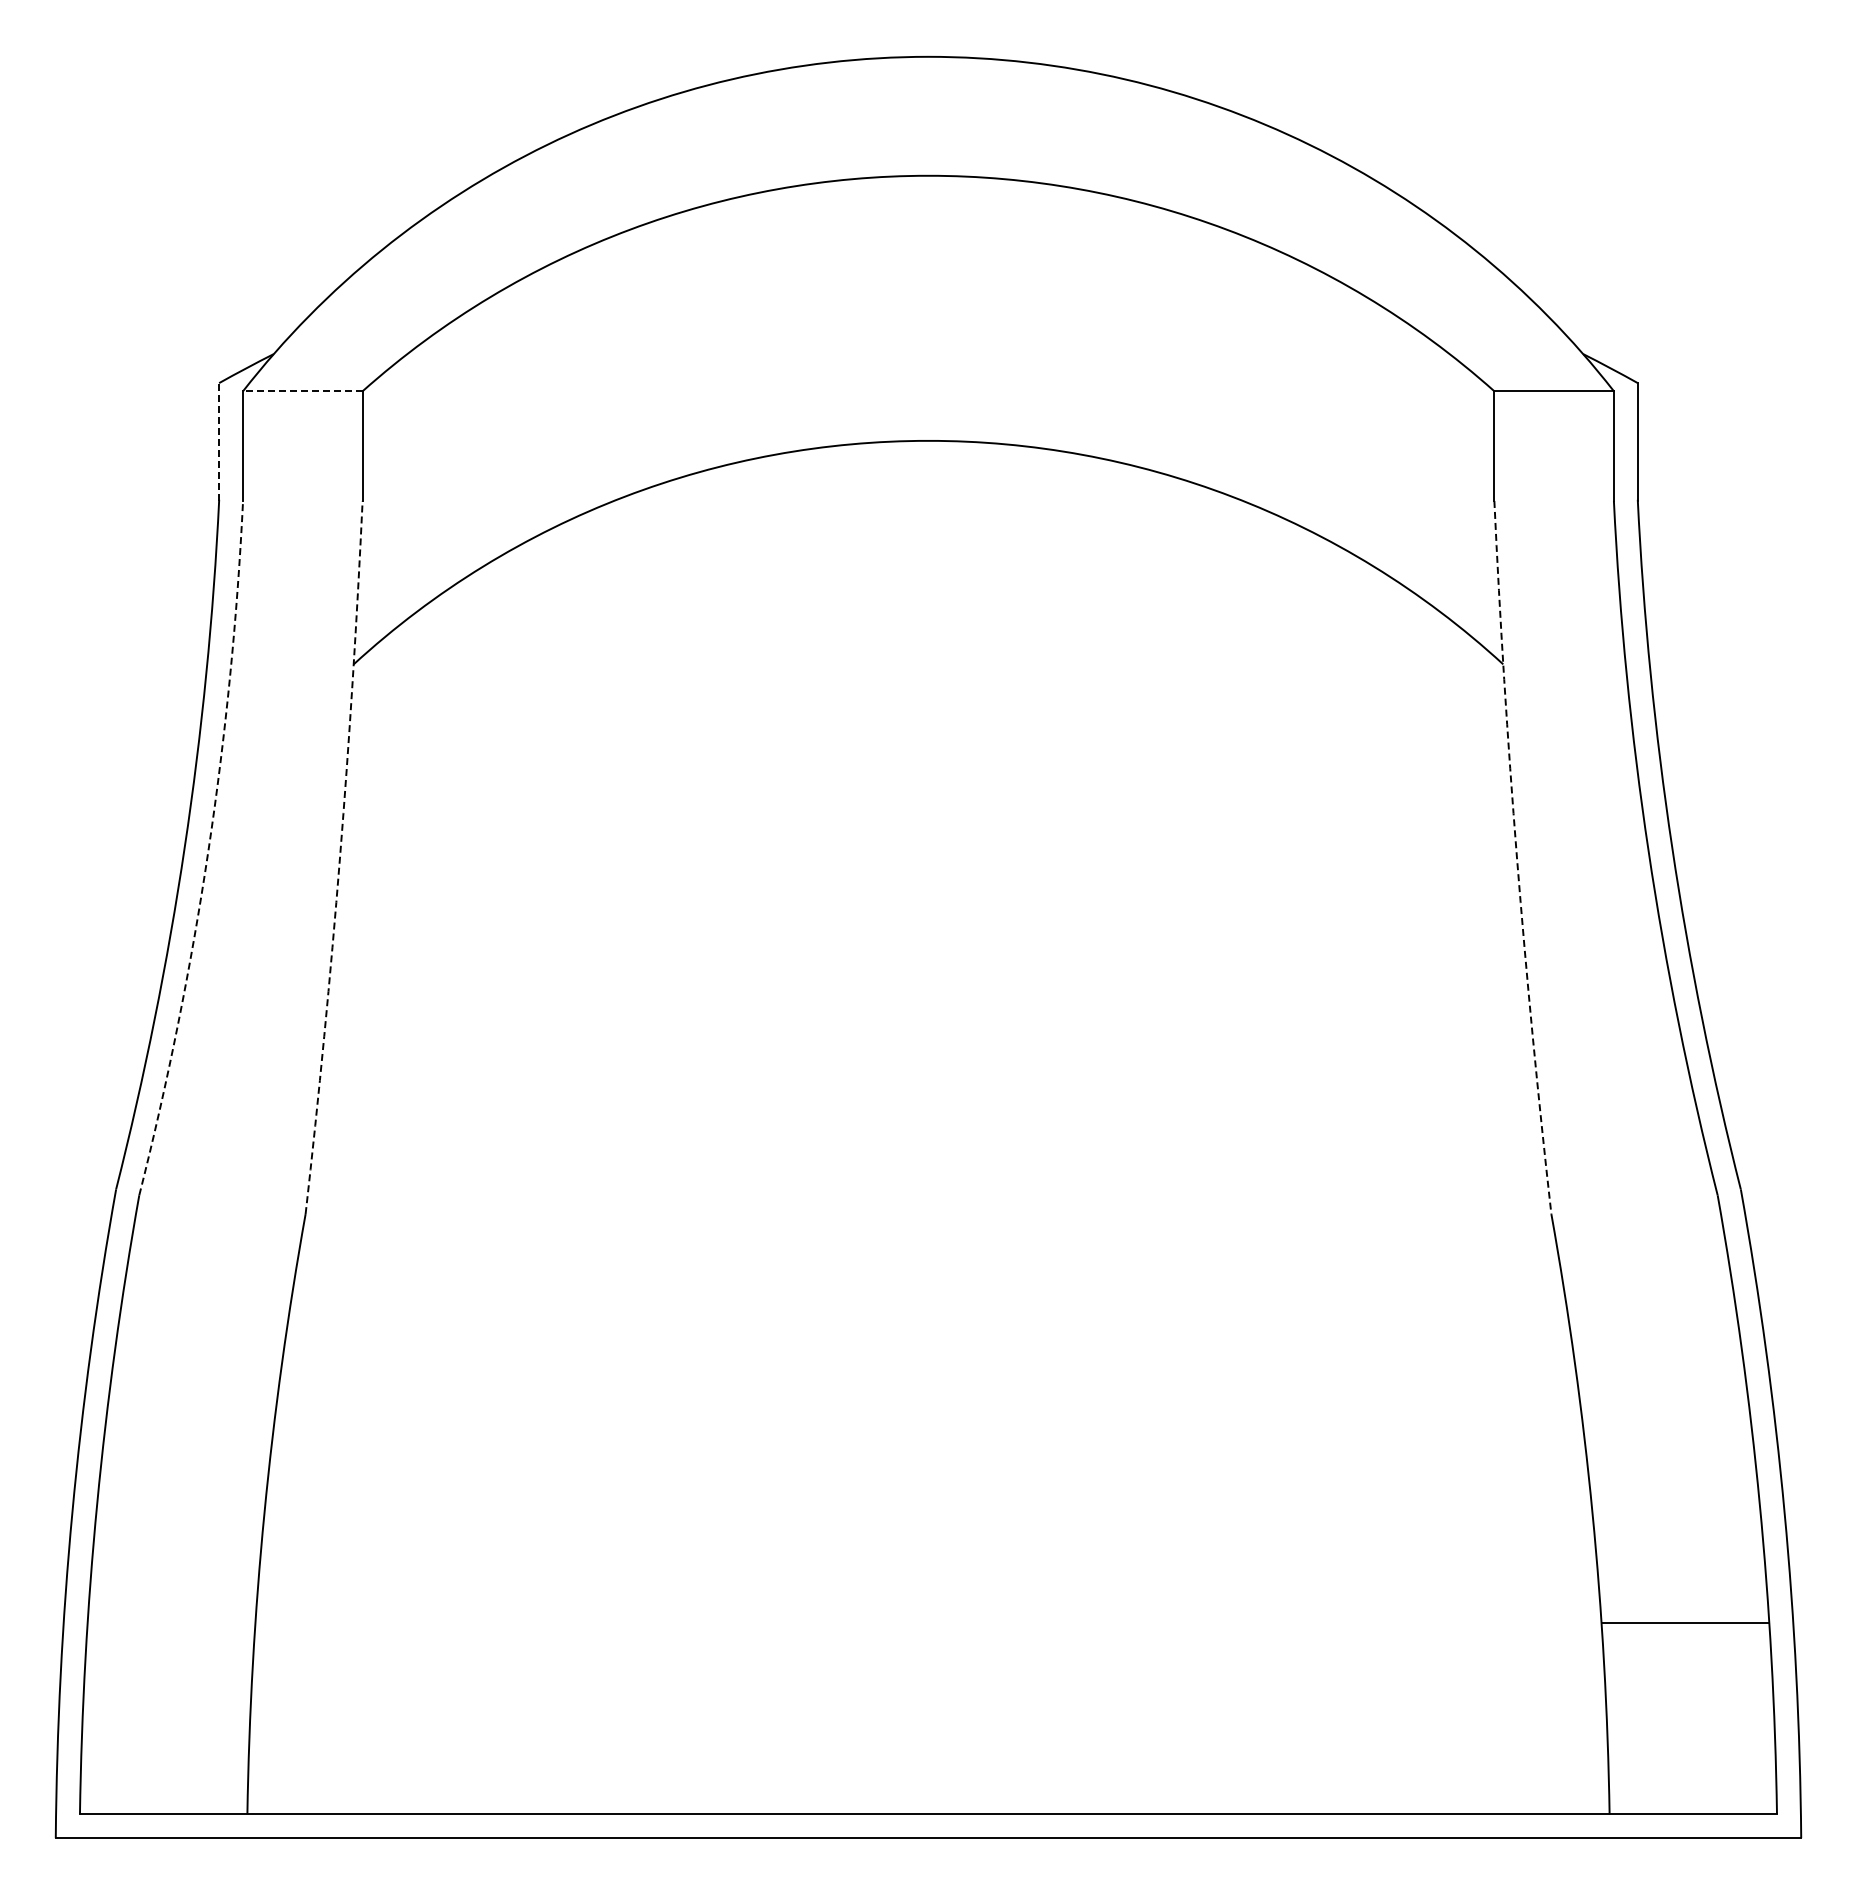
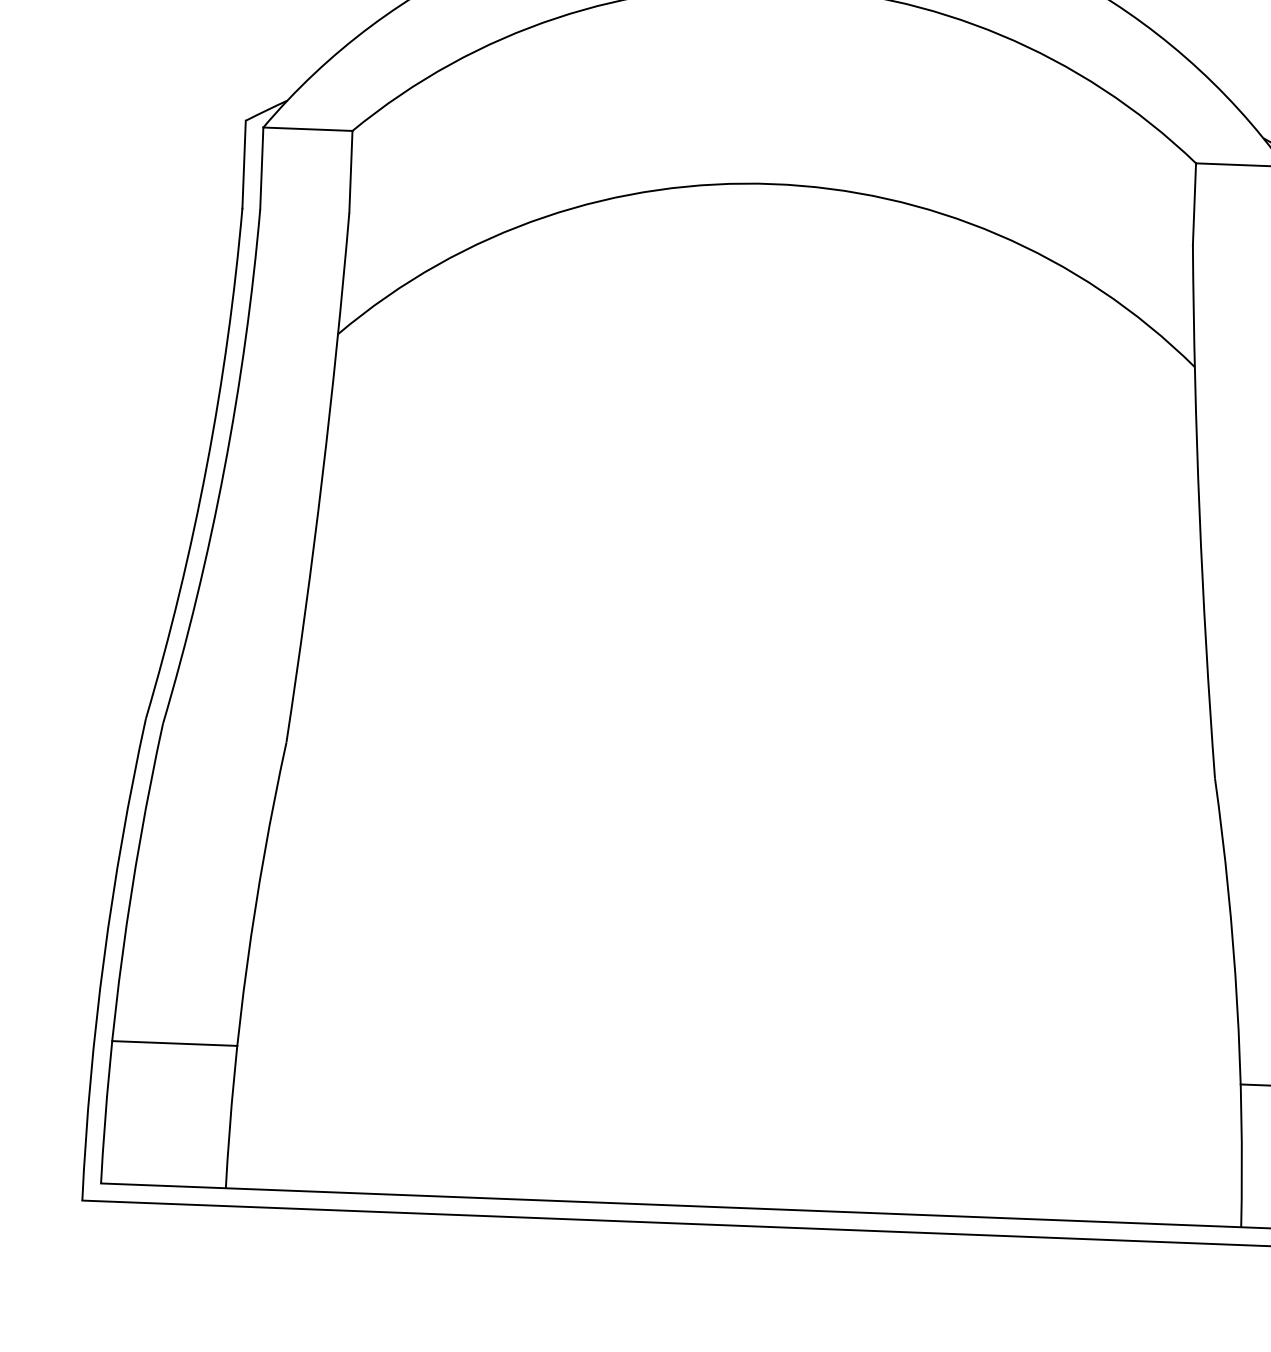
line: (302, 391) -> (307, 129), dashed -> solid
line: (219, 442) -> (244, 165), dashed -> solid
arc: (208, 850) -> (224, 468), dashed -> solid
arc: (340, 858) -> (322, 478), dashed -> solid
arc: (1517, 858) -> (1199, 512), dashed -> solid
line: (171, 1622) -> (174, 1043), added

